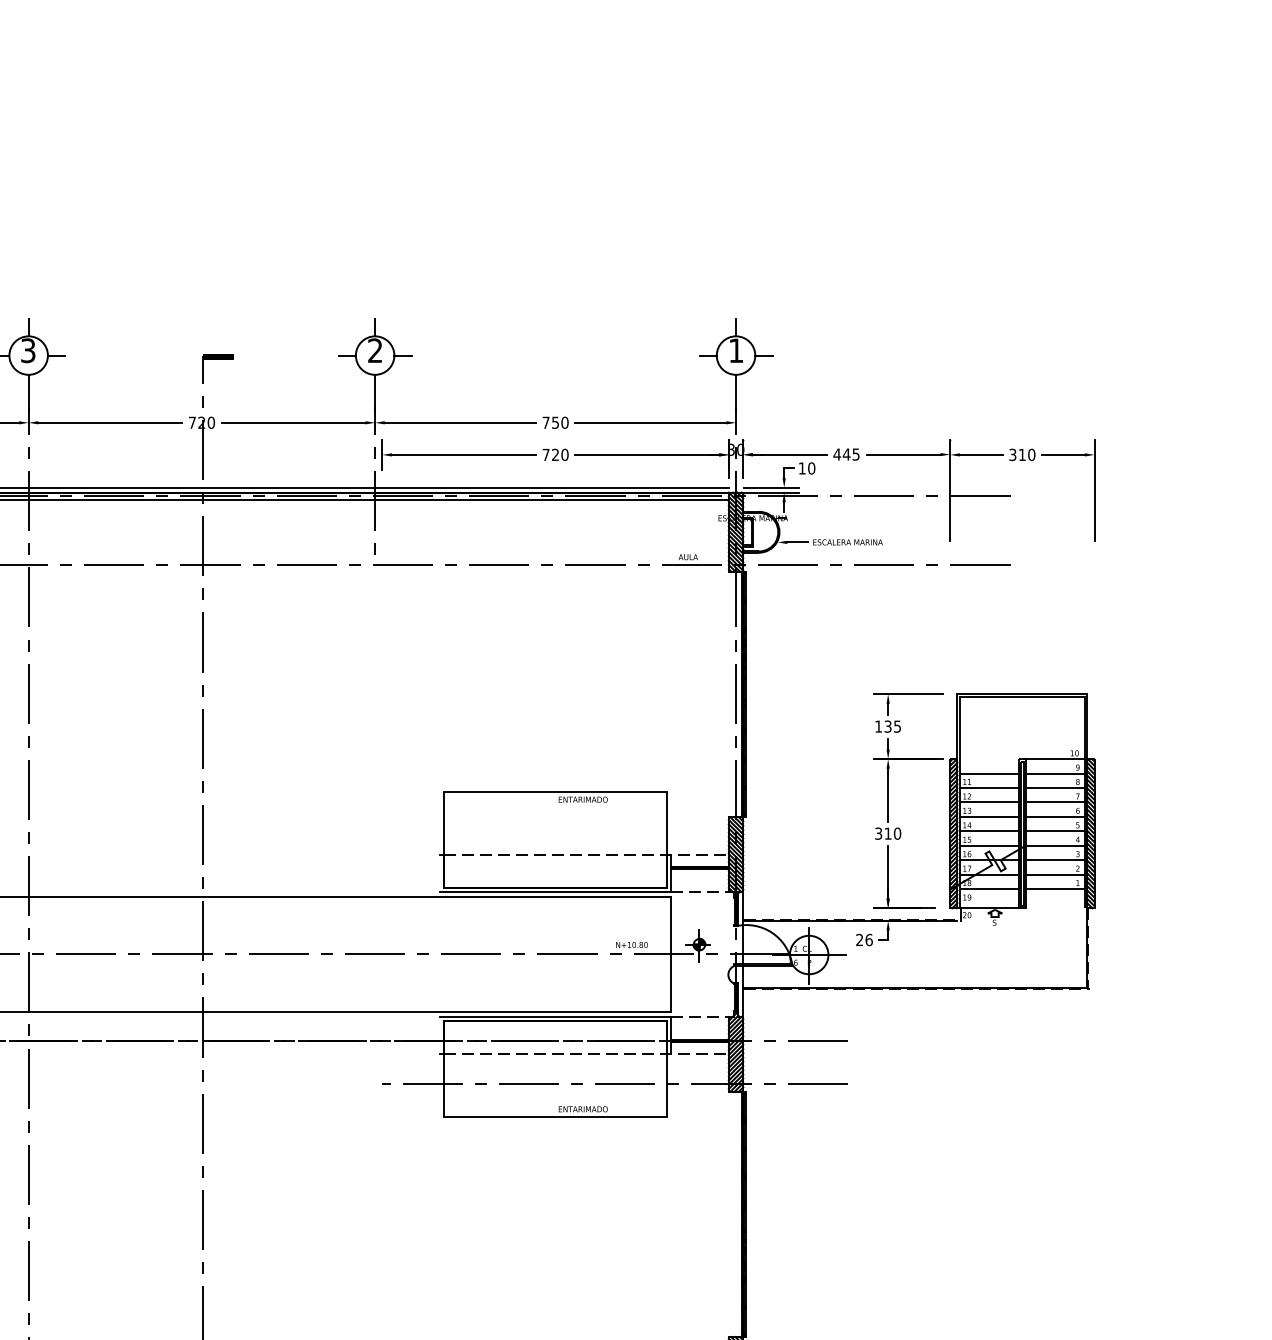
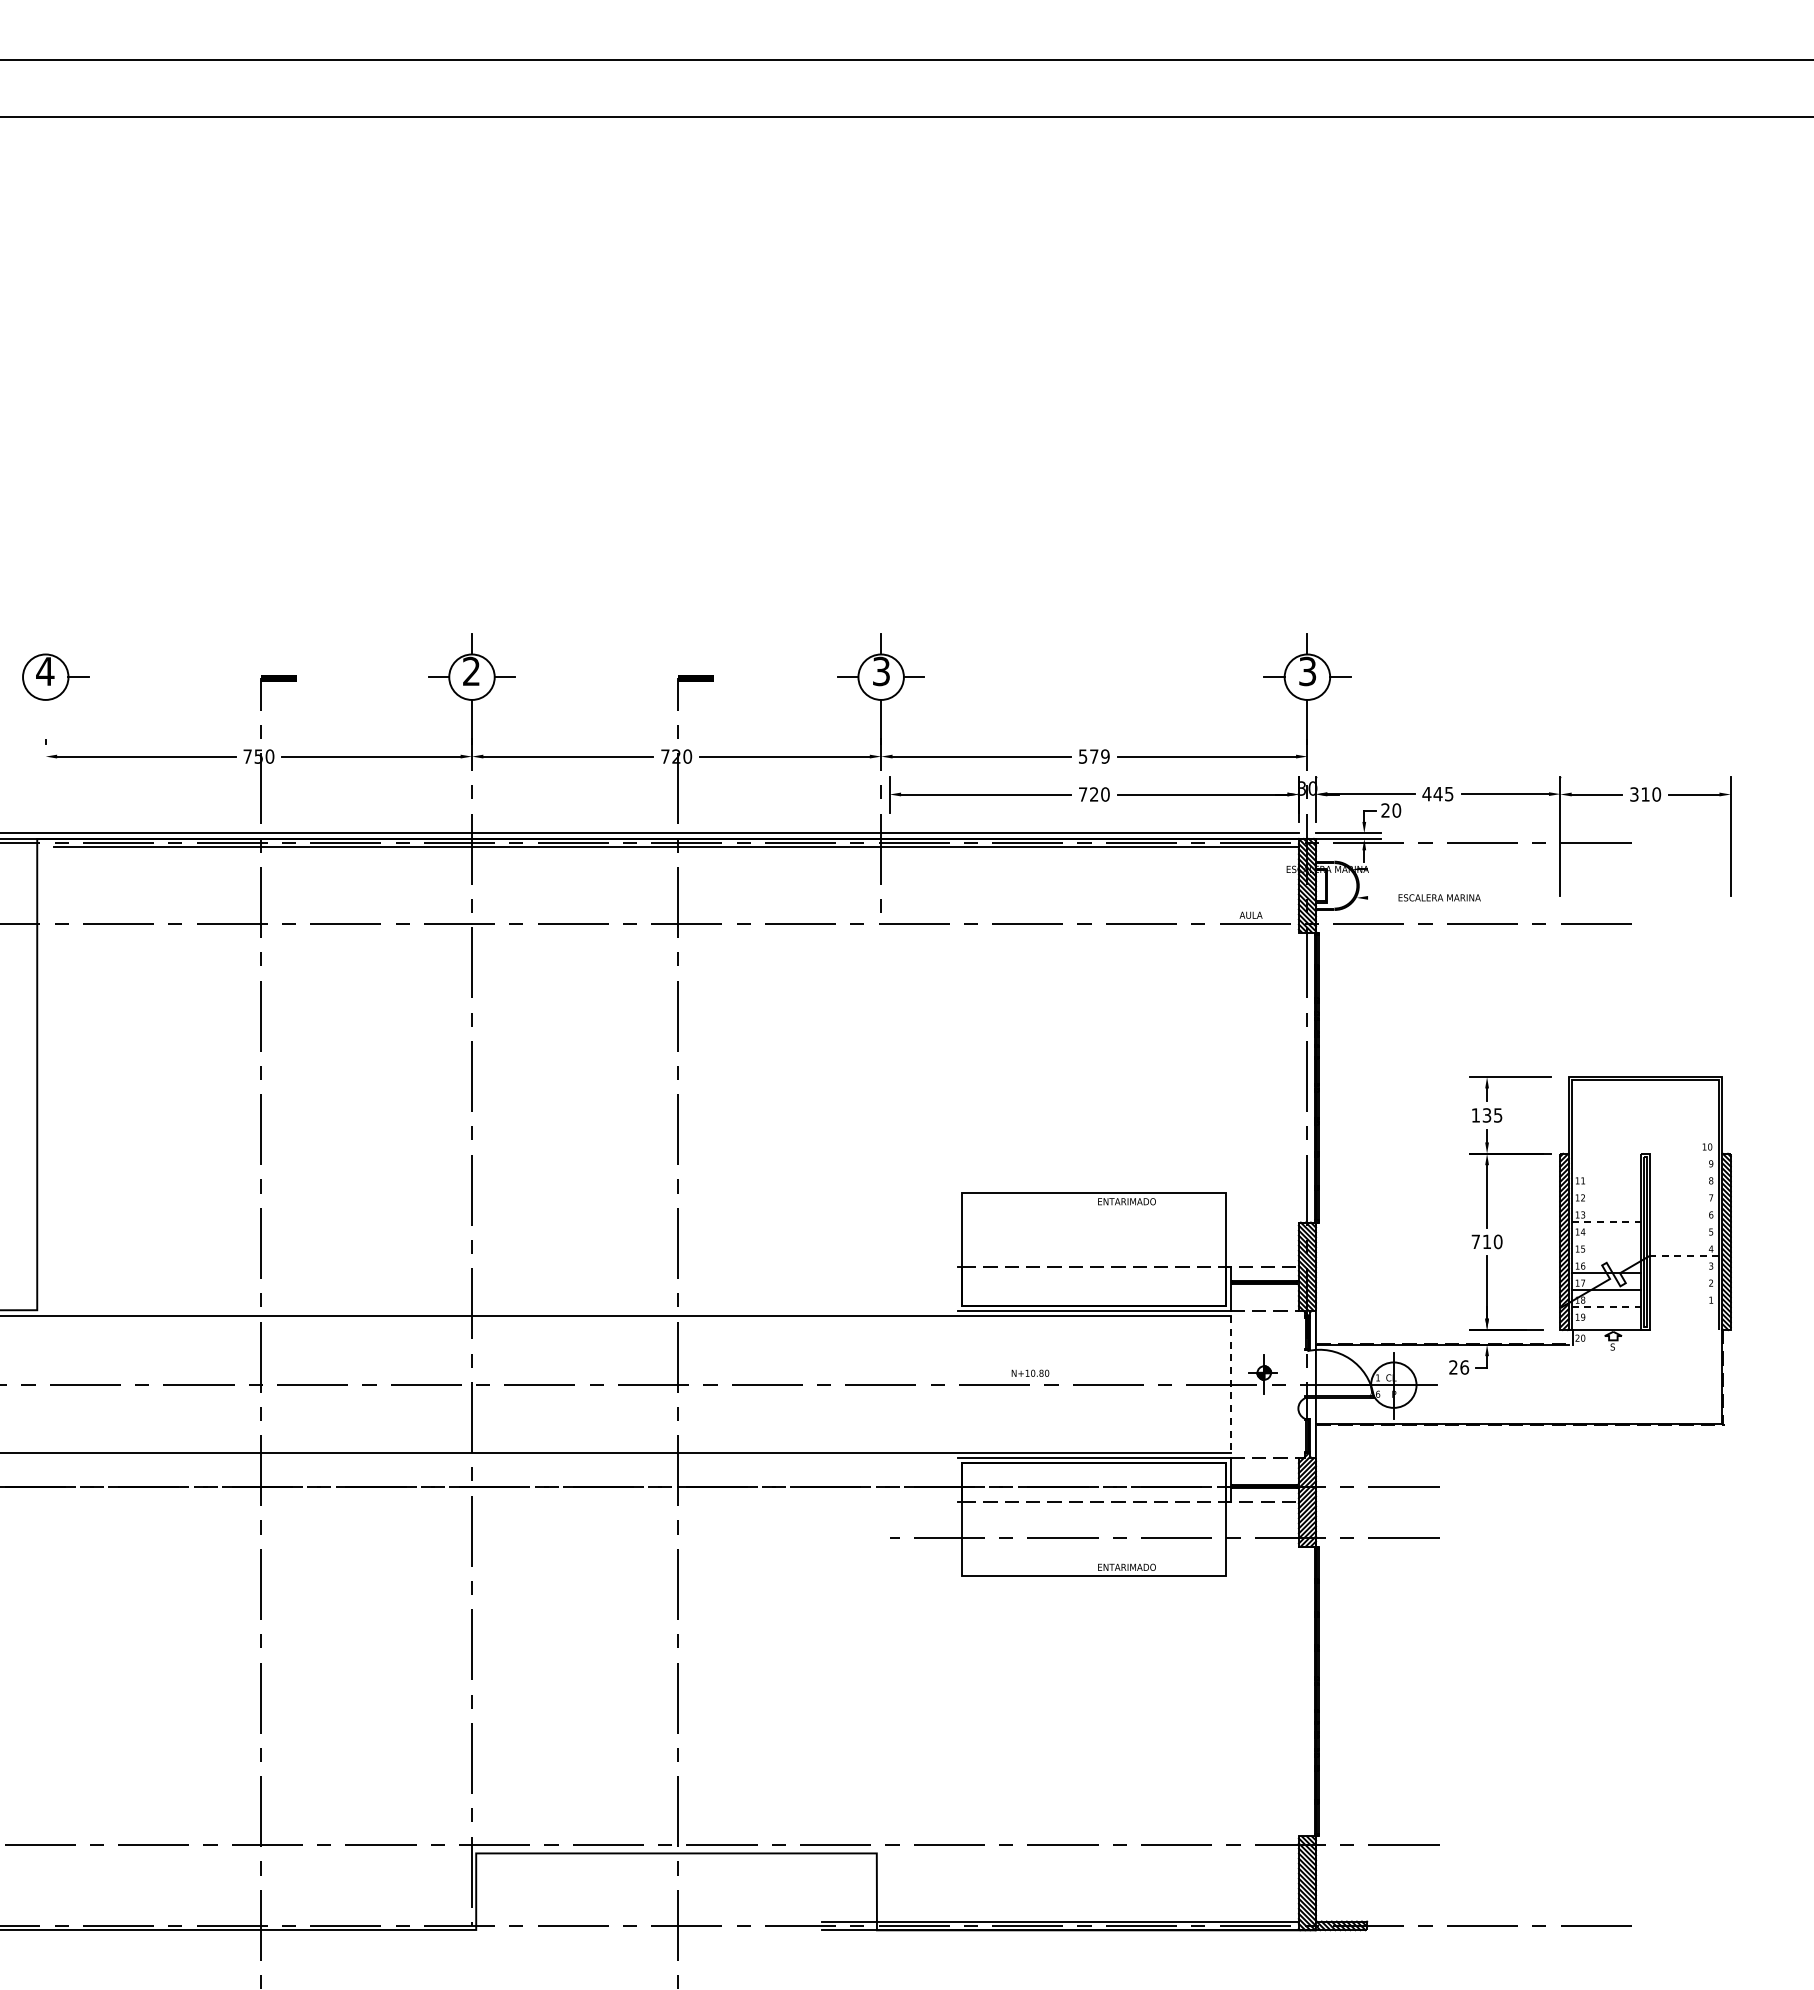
text: (28, 350) -> (471, 671), 3 -> 2
text: (375, 350) -> (881, 671), 2 -> 3
text: (736, 350) -> (1307, 671), 1 -> 3
text: (555, 422) -> (1094, 756), 750 -> 579
text: (802, 468) -> (1385, 810), 10 -> 20
line: (797, 542) -> (1380, 897), removed
line: (1055, 758) -> (1684, 1153), removed
line: (989, 773) -> (1606, 1170), removed
line: (1055, 773) -> (1684, 1170), removed
line: (989, 787) -> (1606, 1187), removed
line: (1055, 787) -> (1684, 1187), removed
line: (989, 802) -> (1606, 1204), removed
line: (1055, 802) -> (1684, 1204), removed
line: (989, 817) -> (1606, 1222), solid -> dashed
line: (1055, 817) -> (1684, 1222), removed
line: (989, 831) -> (1606, 1239), removed
line: (1055, 831) -> (1684, 1239), removed
text: (878, 833) -> (1475, 1241), 310 -> 710
line: (989, 846) -> (1606, 1256), removed
line: (1055, 846) -> (1684, 1256), solid -> dashed
line: (1055, 860) -> (1684, 1273), removed
line: (1055, 874) -> (1684, 1290), removed
line: (989, 889) -> (1606, 1307), solid -> dashed
line: (1055, 889) -> (1684, 1307), removed
text: (631, 944) -> (1030, 1372), moved
line: (670, 955) -> (1230, 1385), solid -> dashed

